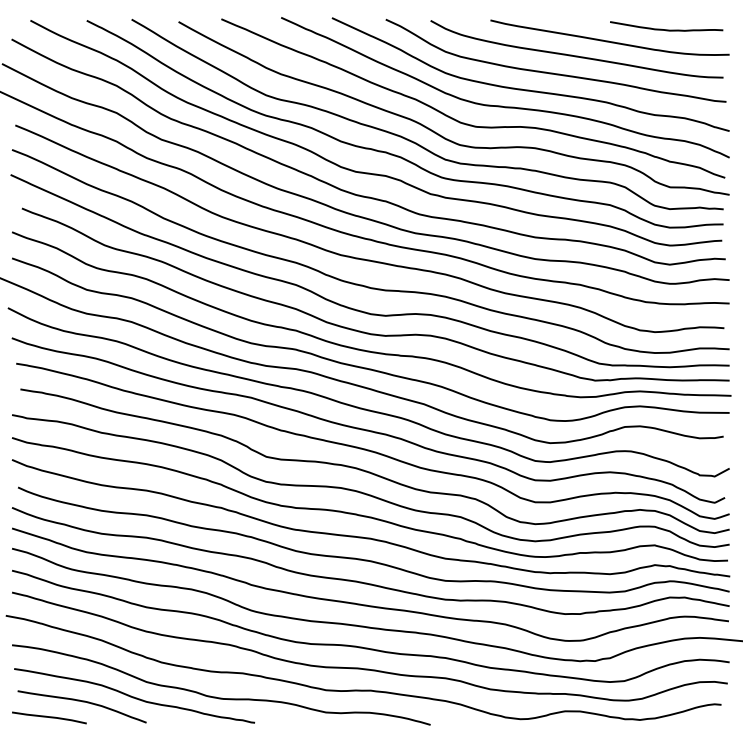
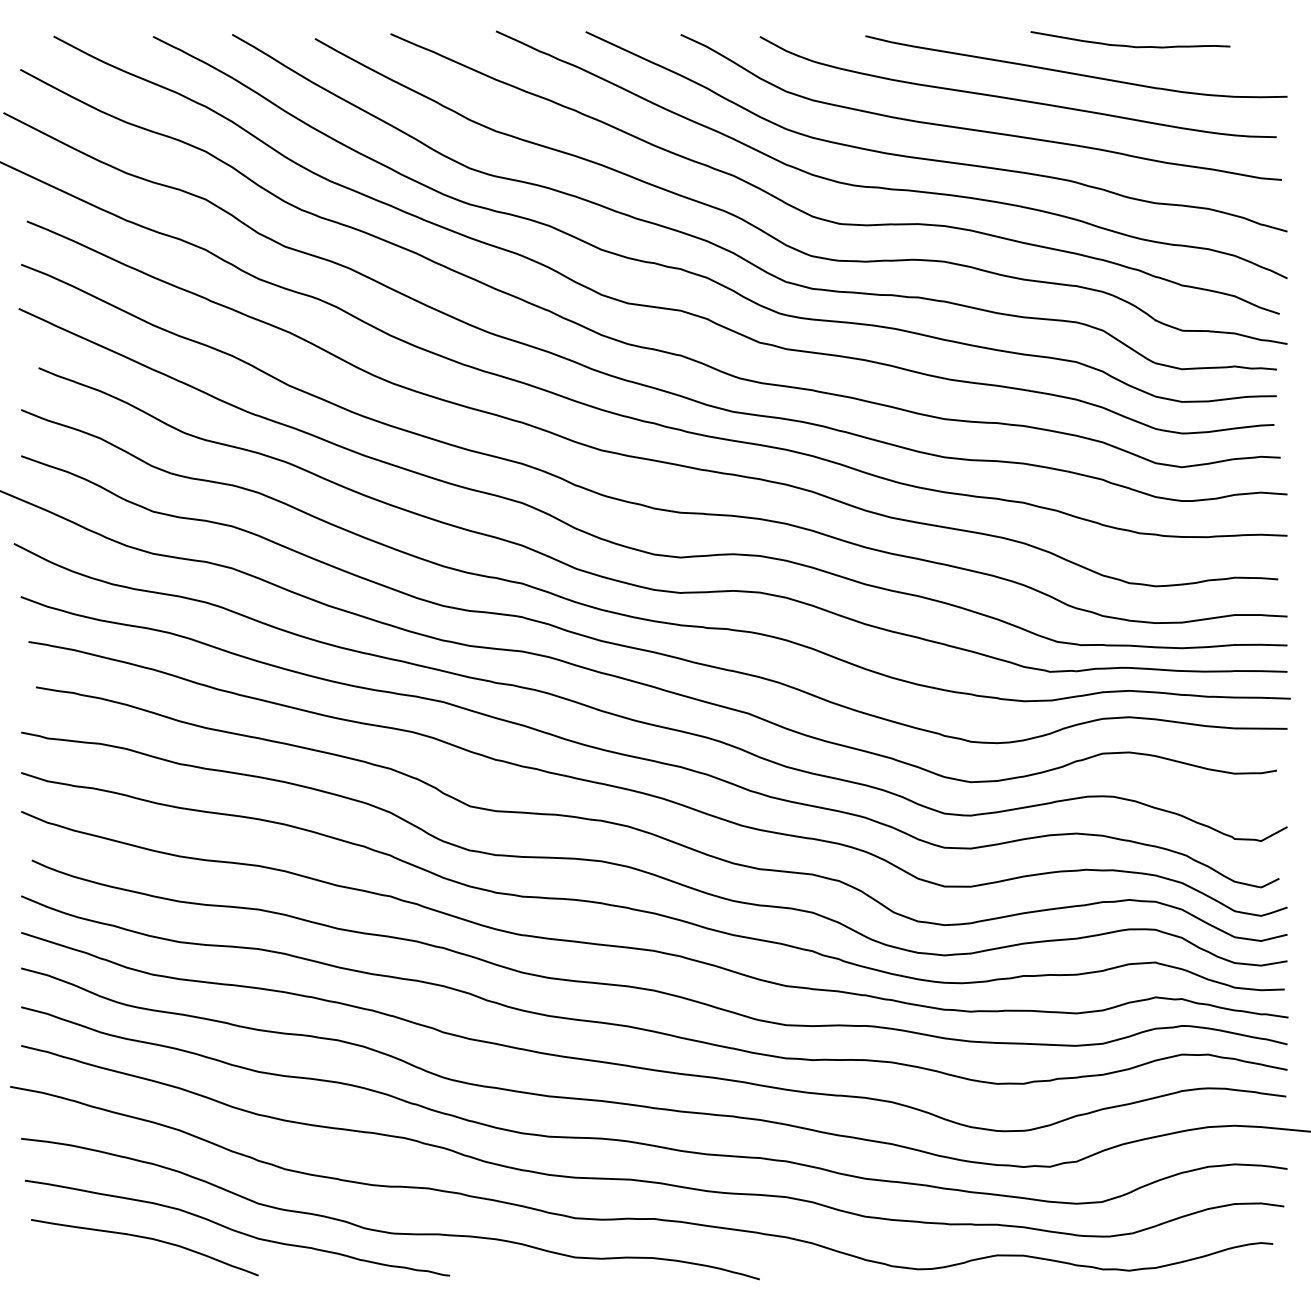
curve: (666, 29) -> (1130, 45), moved
line: (49, 717) -> (87, 1266), removed

